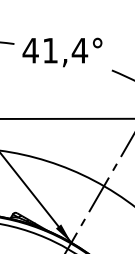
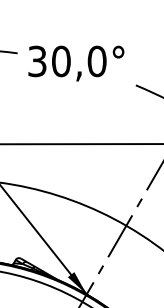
text: (55, 50) -> (67, 61), 41,4° -> 30,0°

